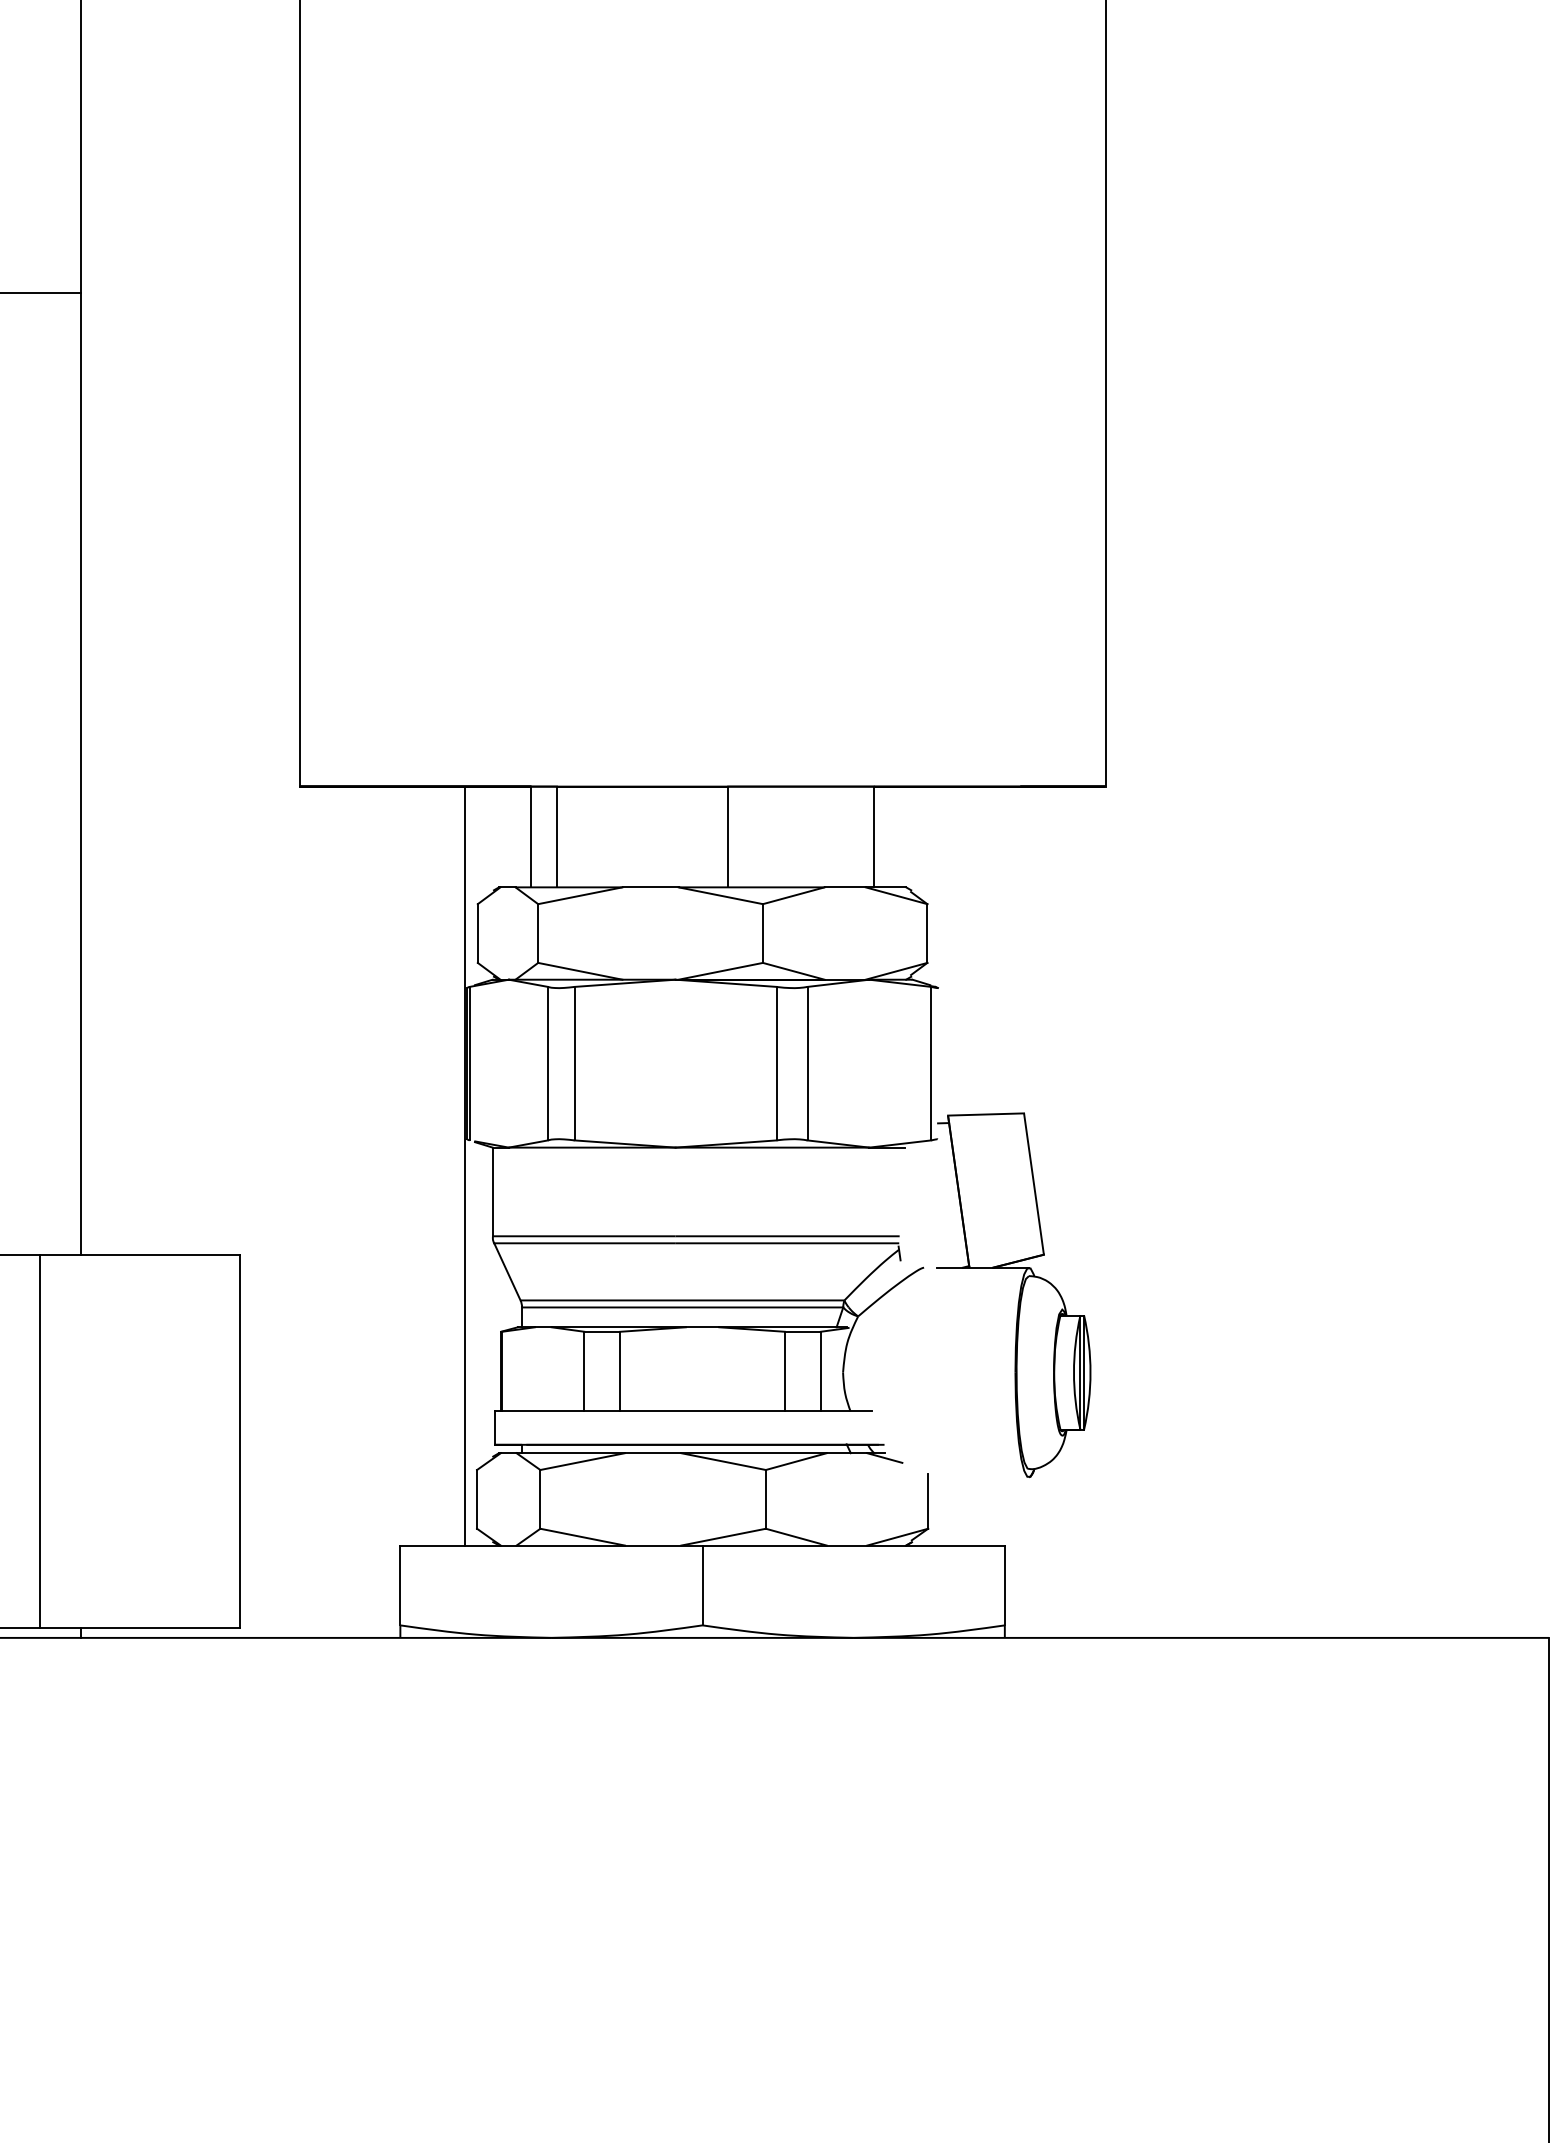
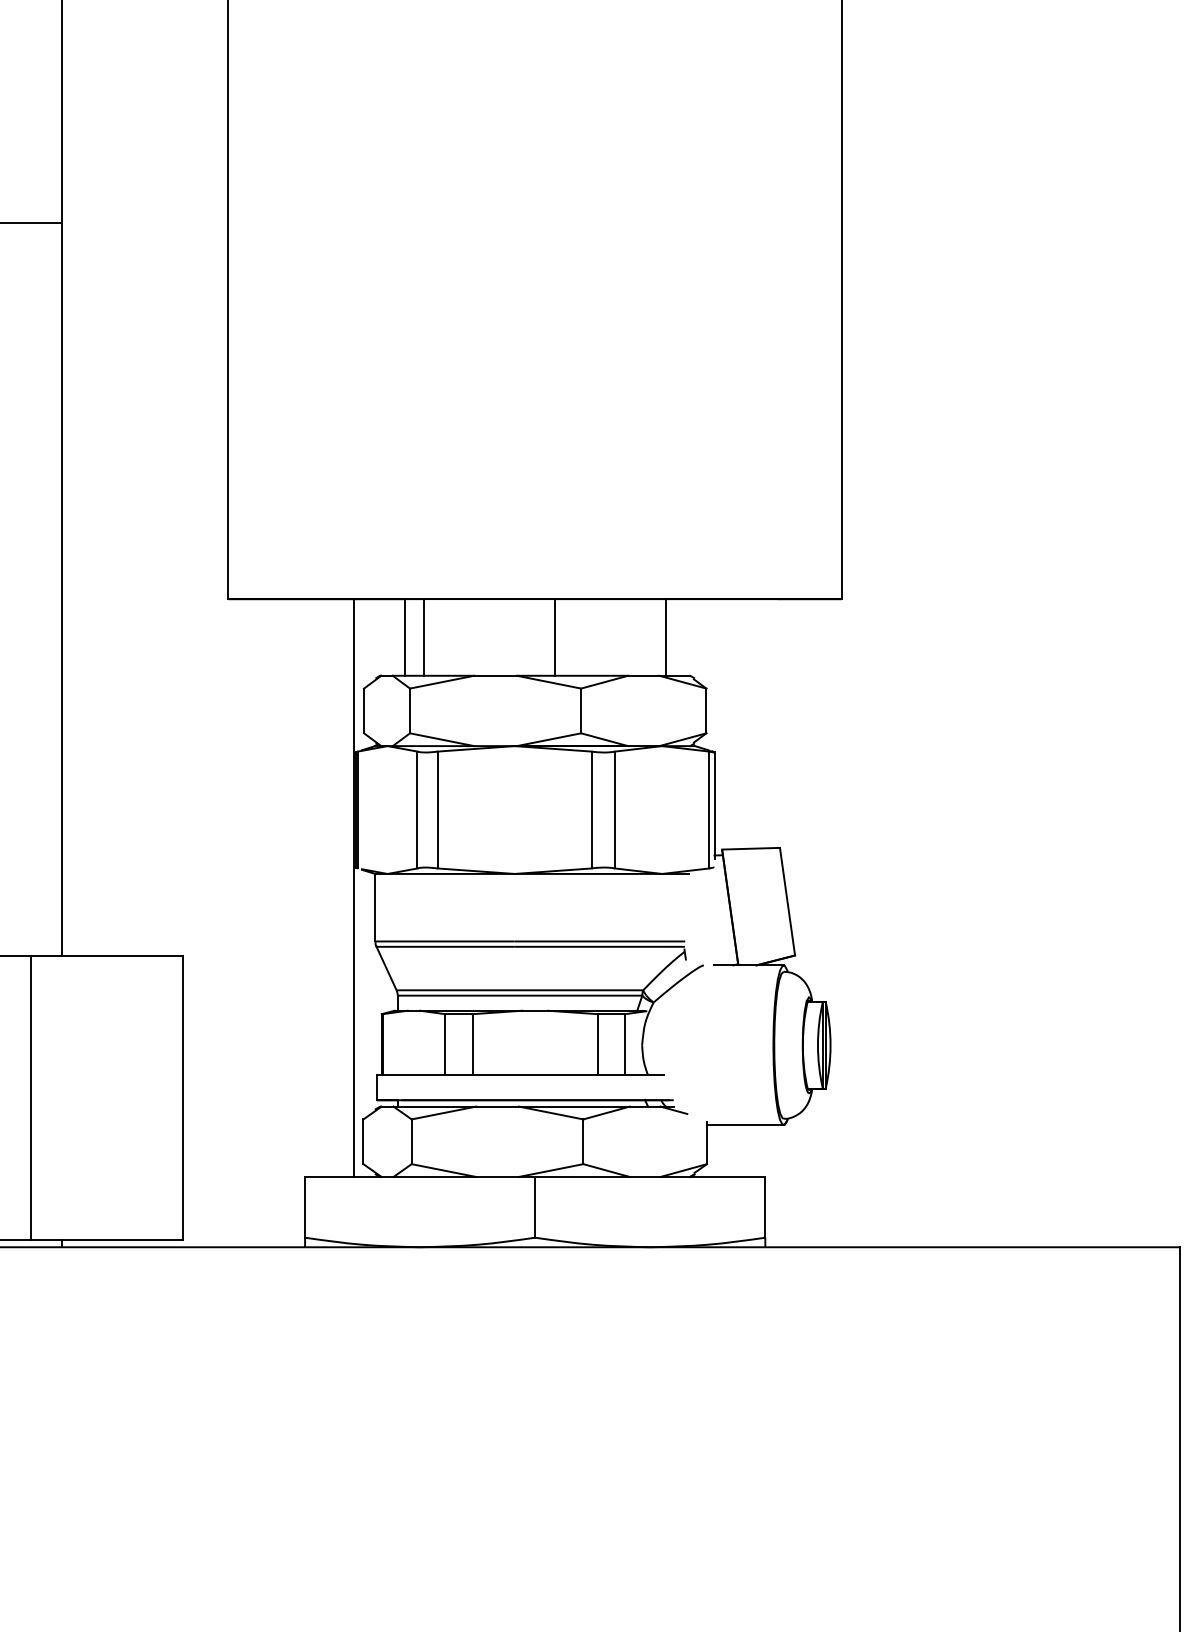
line: (938, 1057) -> (714, 805), added
line: (978, 1477) -> (745, 1125), added

